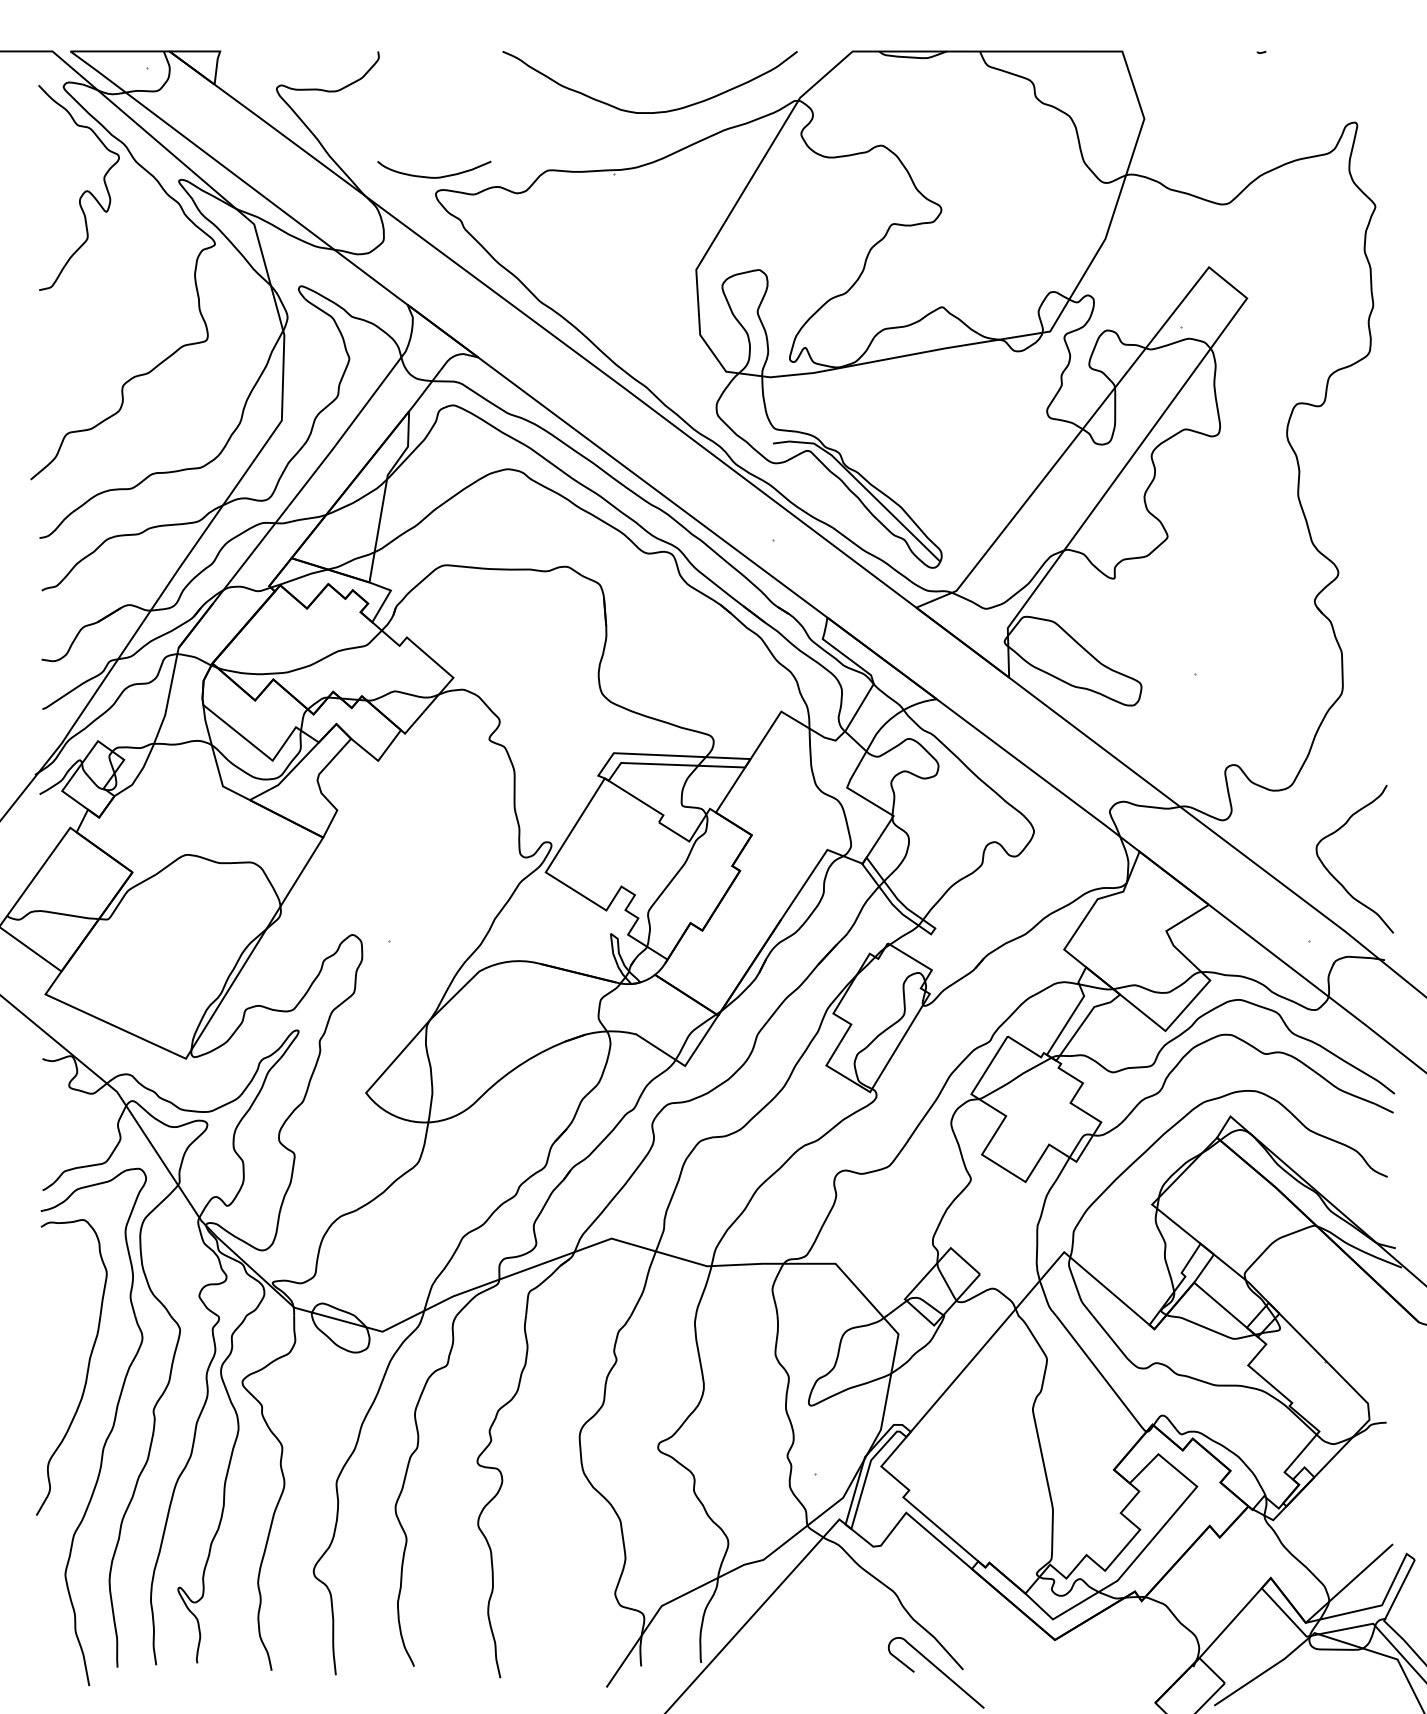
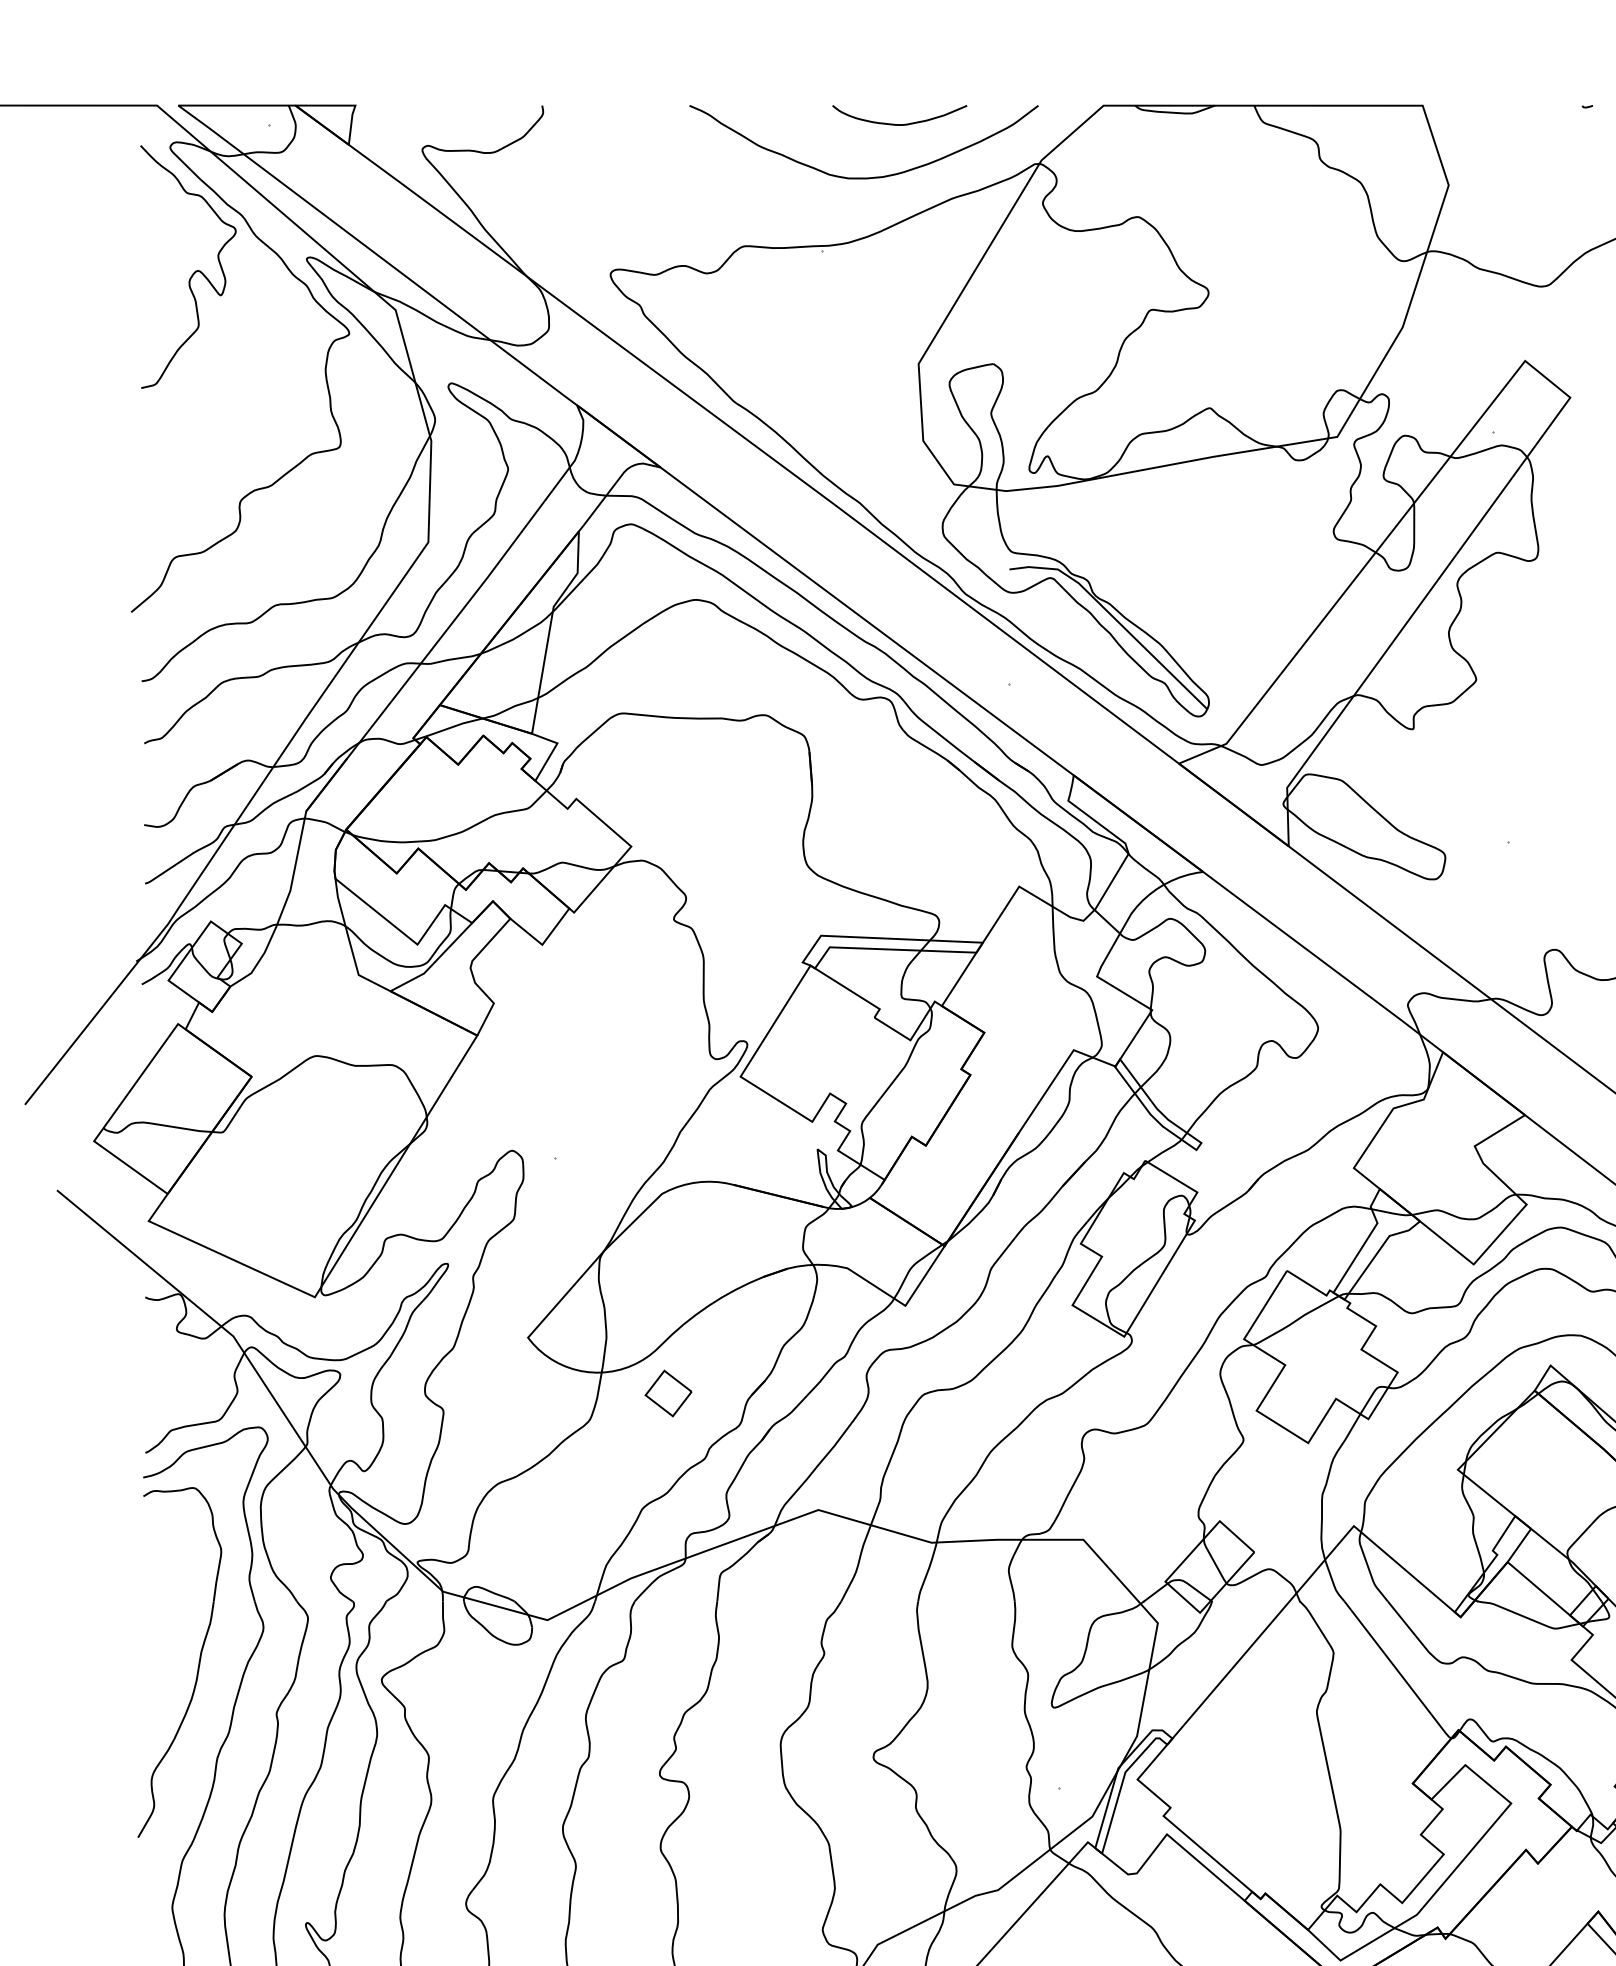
curve: (432, 176) -> (897, 123), moved
part: (484, 1139) -> (668, 1392), added

